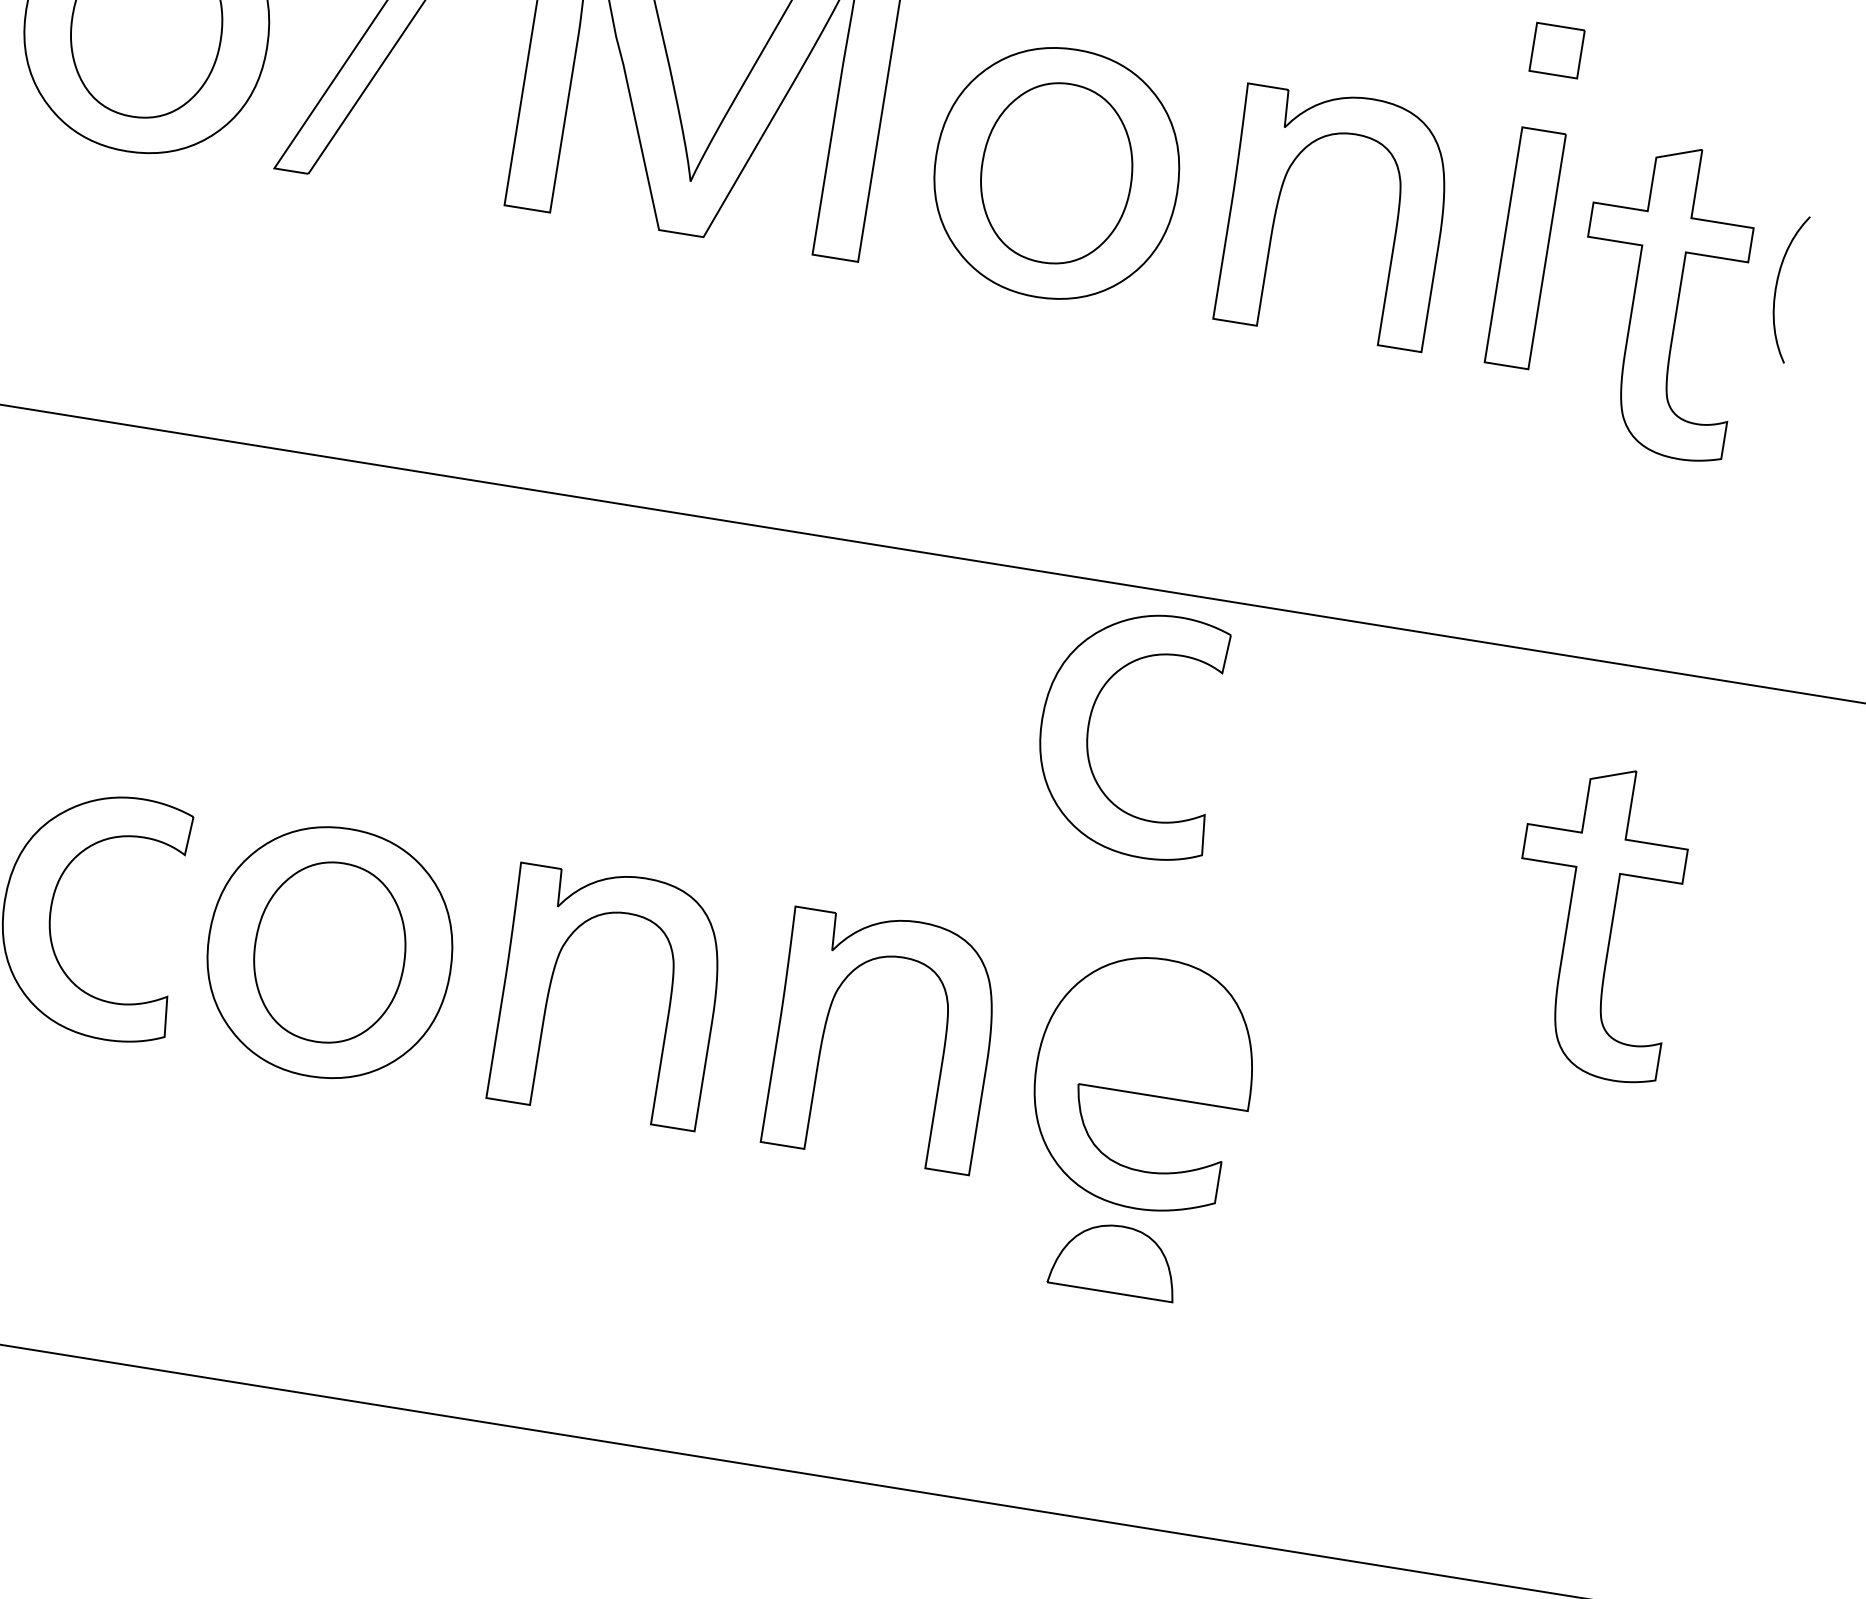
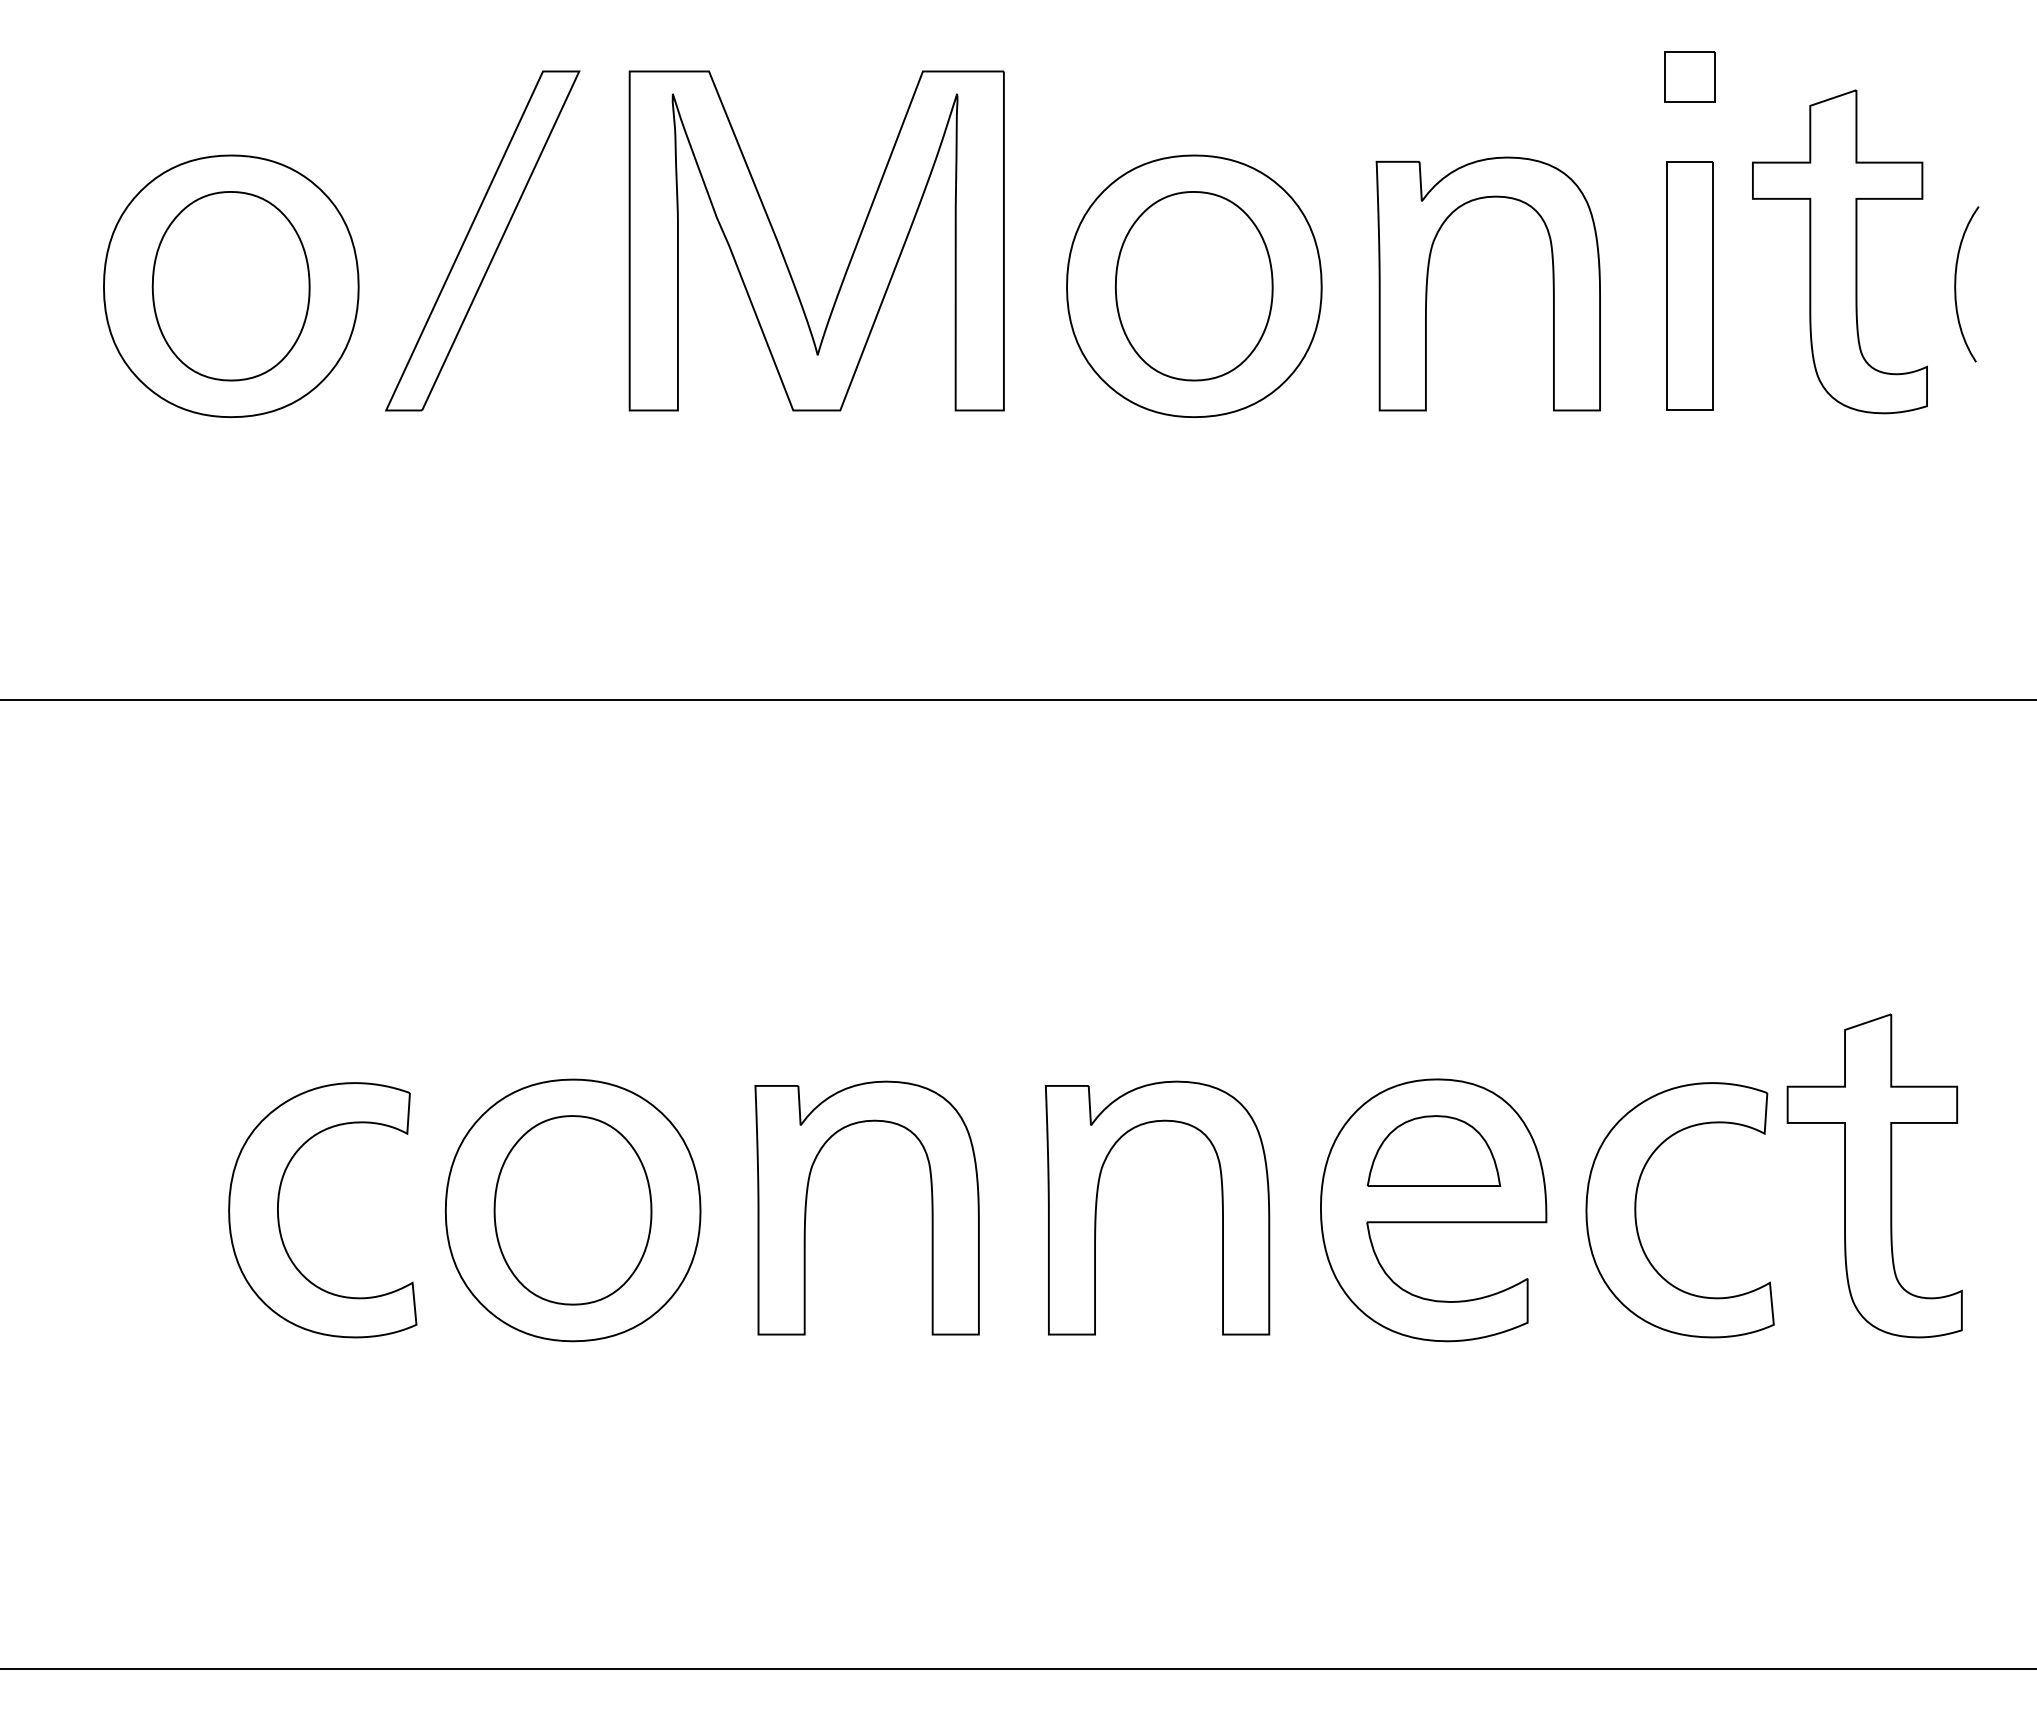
part: (1661, 299) -> (1839, 251), moved
part: (1089, 726) -> (1636, 1210), moved
part: (1596, 921) -> (1874, 1175), moved
part: (1115, 1258) -> (1434, 1150), moved

